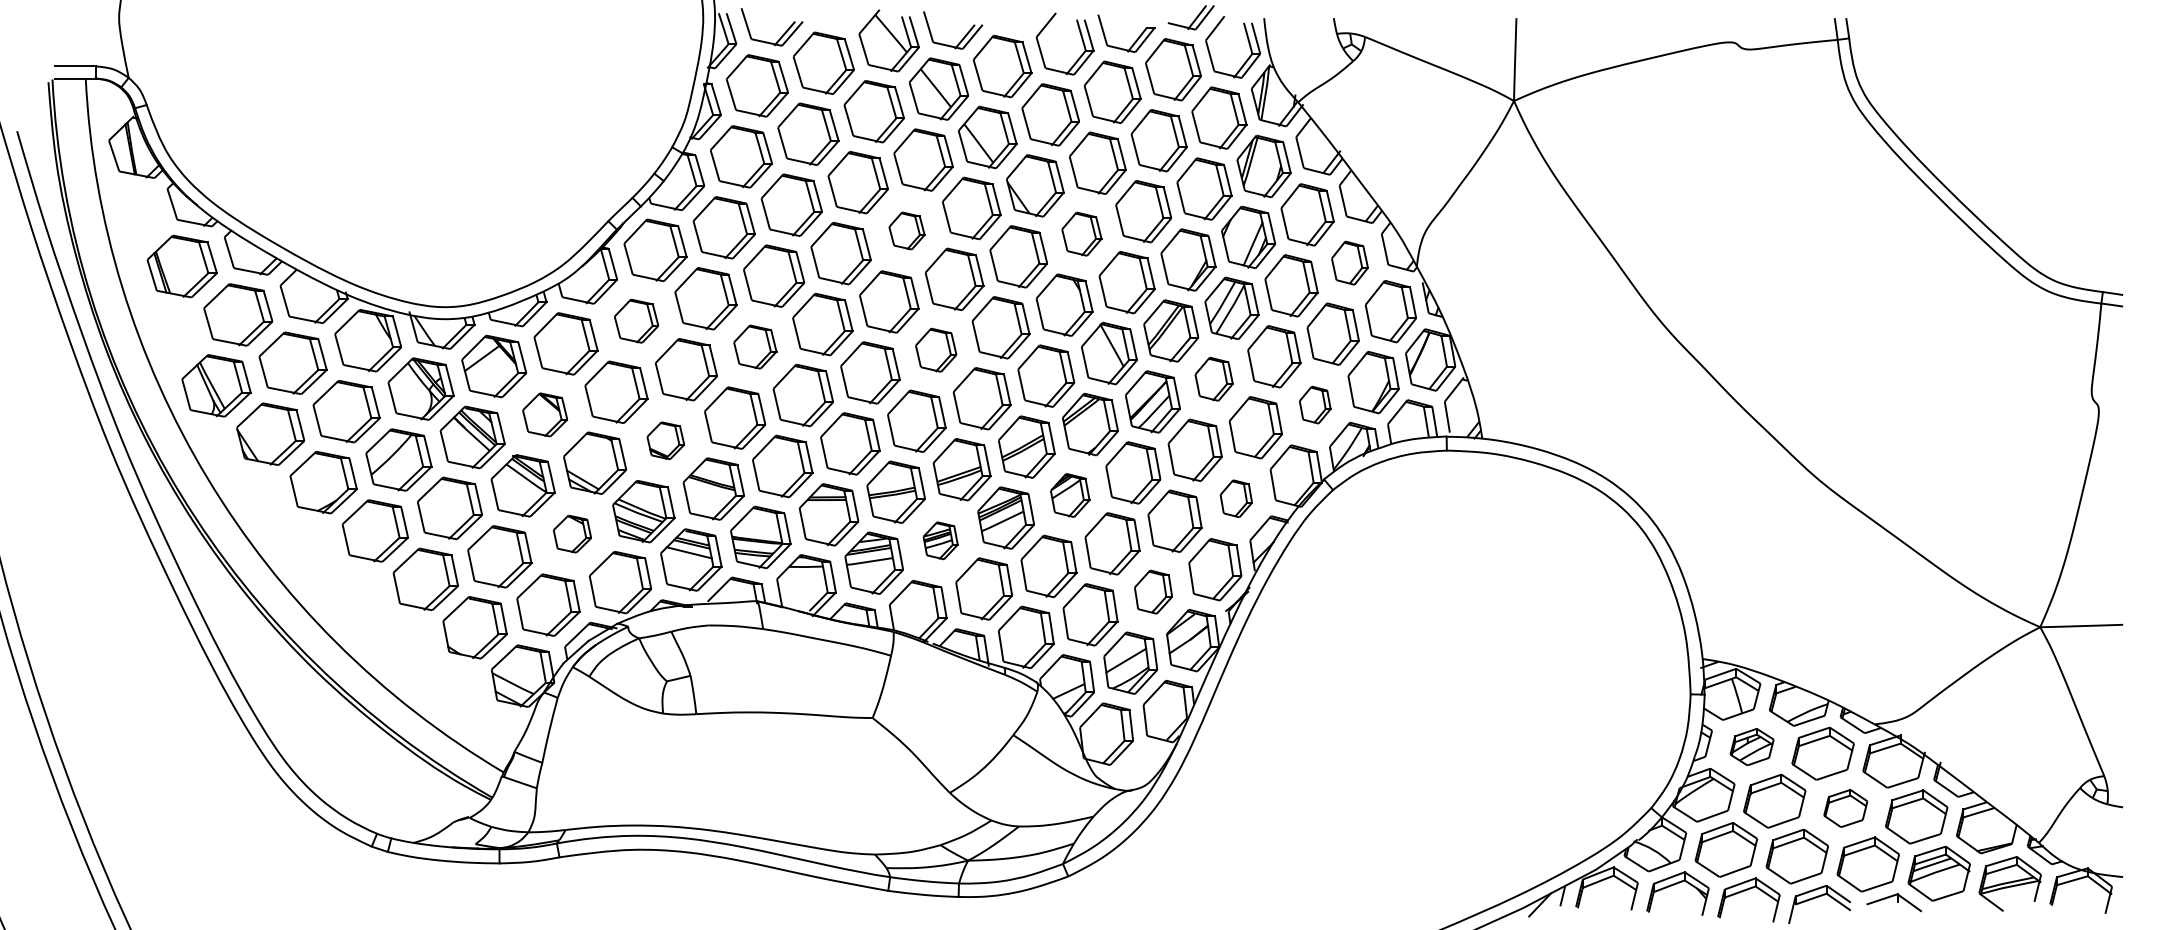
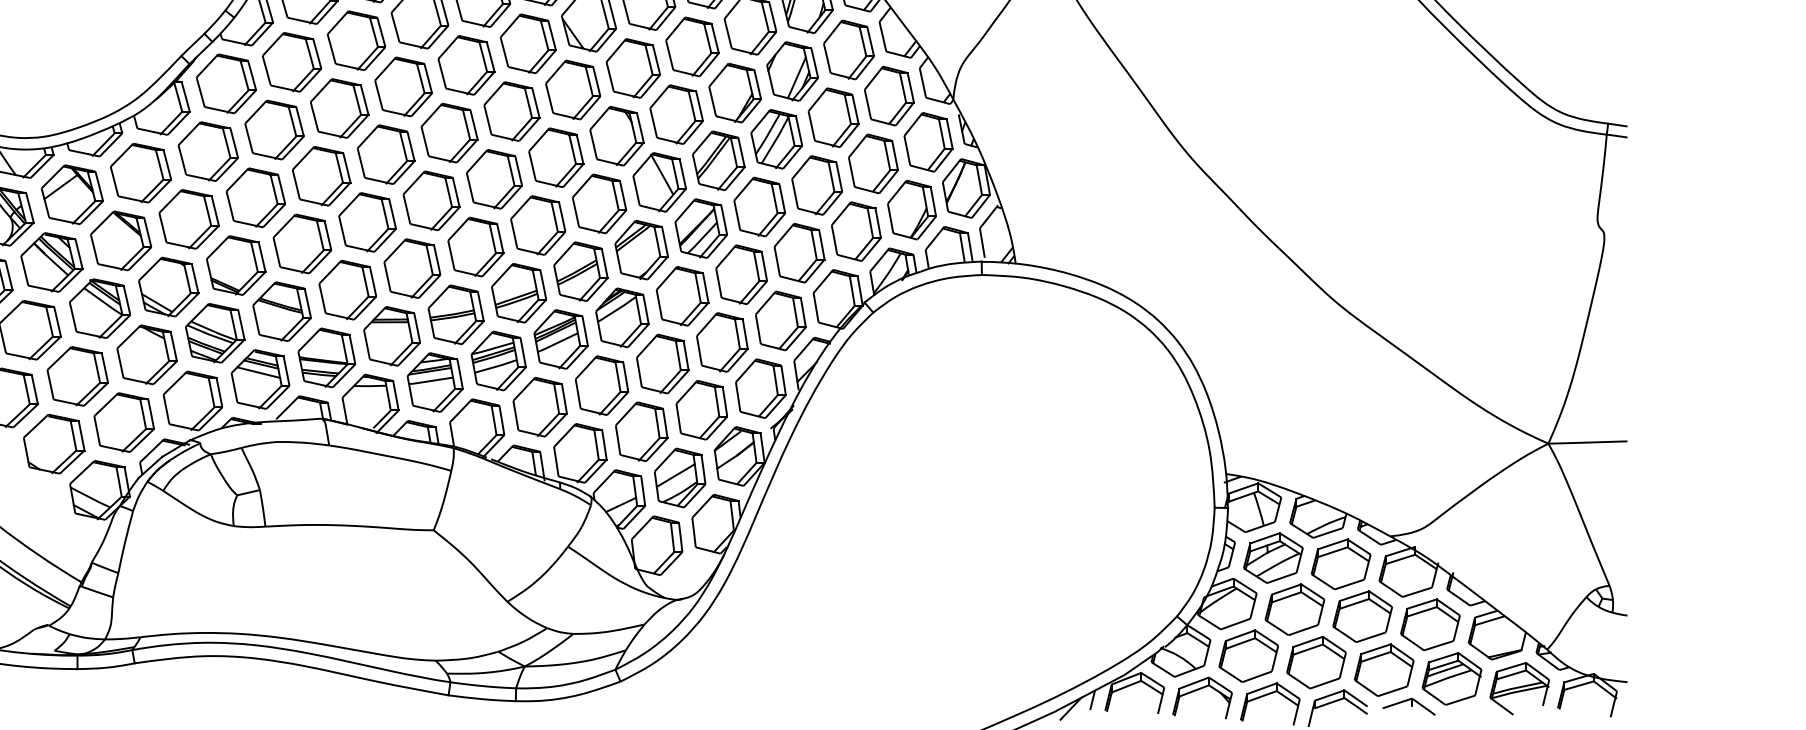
part: (906, 230) -> (466, 64), size x1.67
part: (1081, 233) -> (633, 67), size x1.43
part: (1349, 262) -> (888, 95), size x1.43
part: (636, 320) -> (208, 150), size x1.43
part: (755, 346) -> (321, 175), size x1.43
part: (935, 349) -> (493, 178), size x1.43
part: (1213, 378) -> (759, 206), size x1.43
part: (1314, 404) -> (855, 231), size x1.67
part: (544, 414) -> (120, 240), size x1.43
part: (665, 440) -> (235, 265), size x1.67
part: (1069, 495) -> (621, 317), size x1.43
part: (1236, 498) -> (781, 320), size x1.67
part: (572, 533) -> (147, 354), size x1.67
part: (940, 540) -> (498, 360), size x1.67
part: (1153, 591) -> (701, 409), size x1.43
part: (1751, 746) -> (1272, 557), size x1.43
part: (1845, 808) -> (1362, 616), size x1.43

